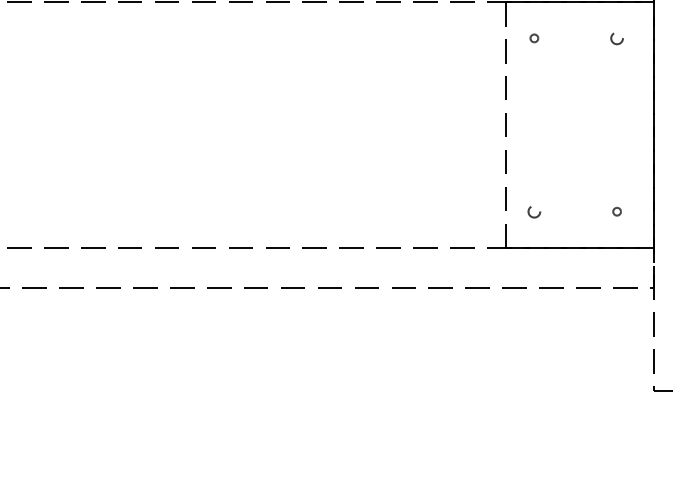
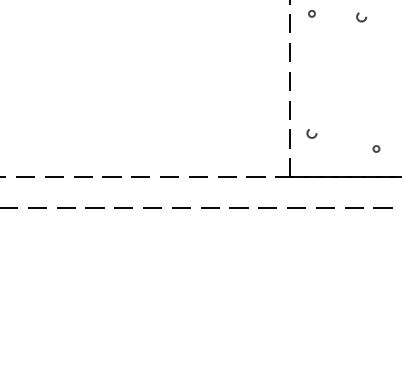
circle: (616, 38) -> (361, 17), moved
circle: (534, 212) -> (312, 133), moved

